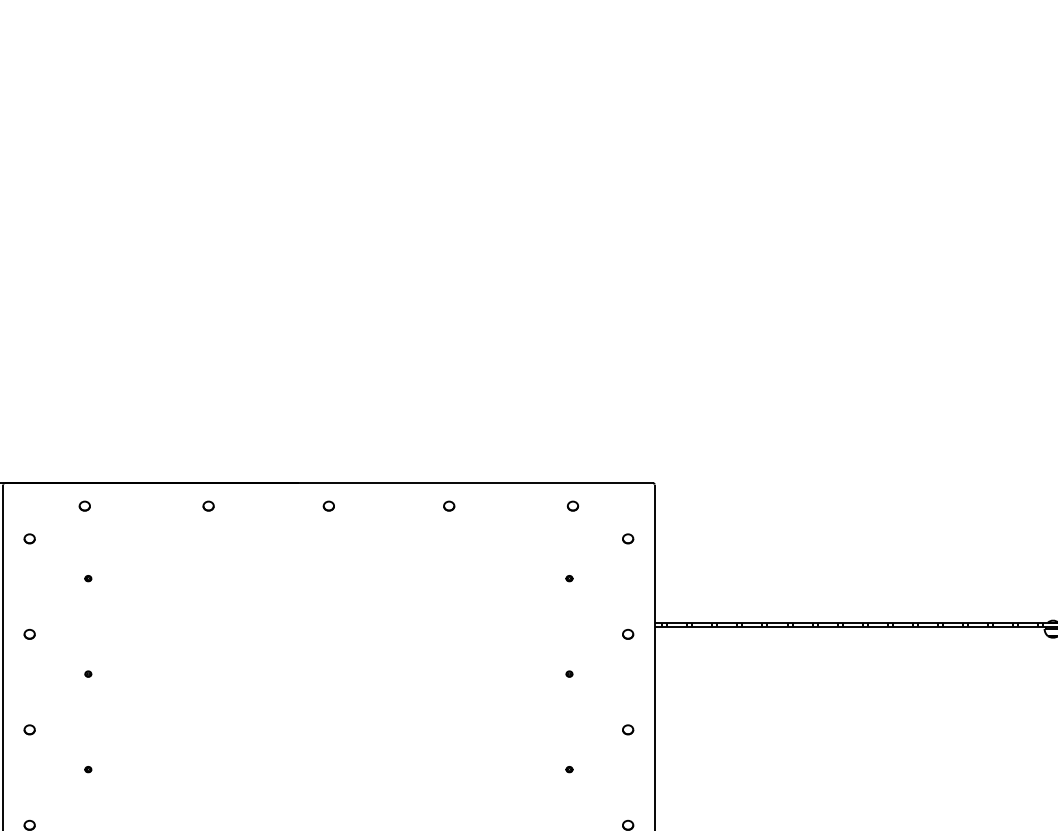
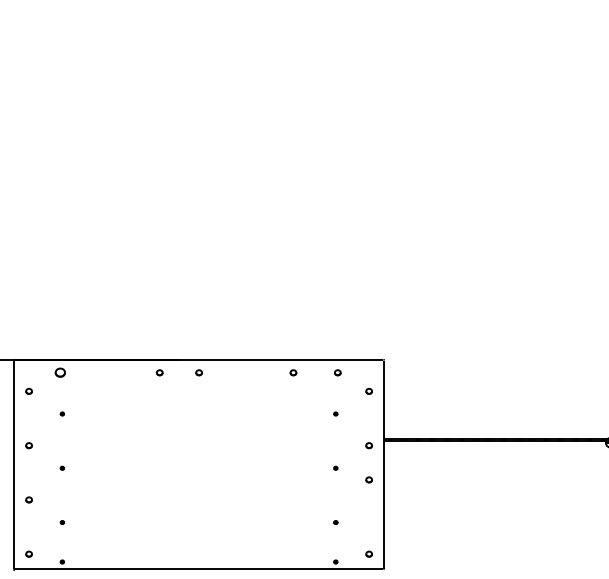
part: (84, 505) -> (60, 372), size x1.6
part: (208, 505) -> (159, 372), moved
part: (449, 505) -> (293, 372), moved
part: (626, 729) -> (368, 479), moved

